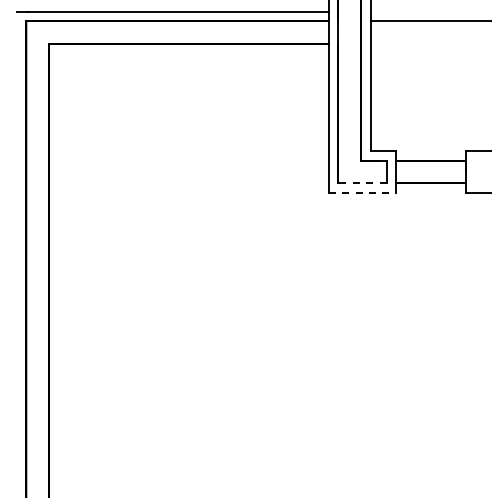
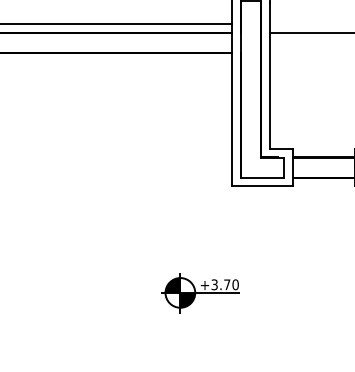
line: (362, 183) -> (262, 177), dashed -> solid
line: (362, 193) -> (262, 186), dashed -> solid
part: (292, 312) -> (200, 293), added

